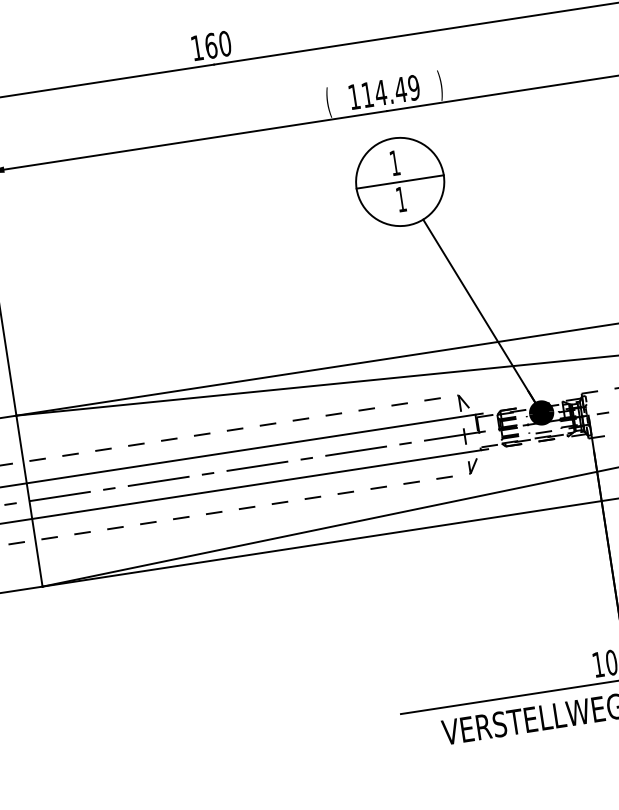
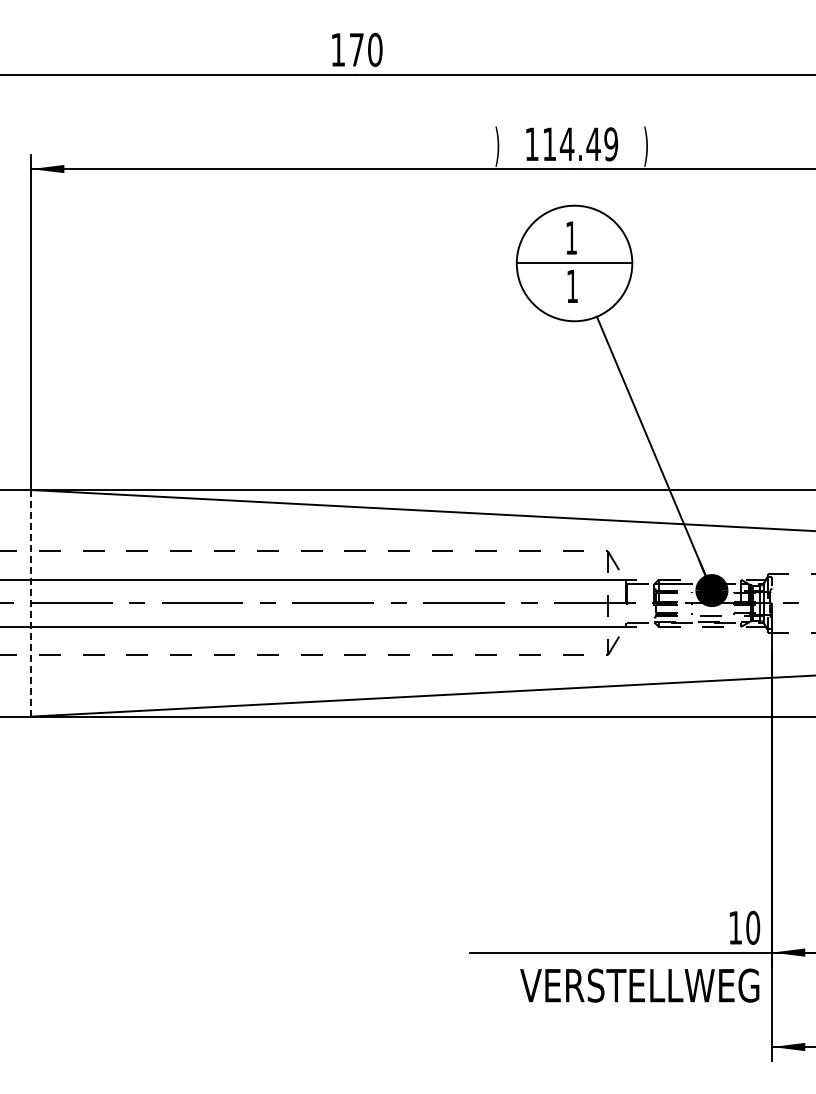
text: (210, 45) -> (356, 49), 160 -> 170
text: (328, 102) -> (497, 146), ( -> )
line: (29, 501) -> (31, 603), solid -> dashed

